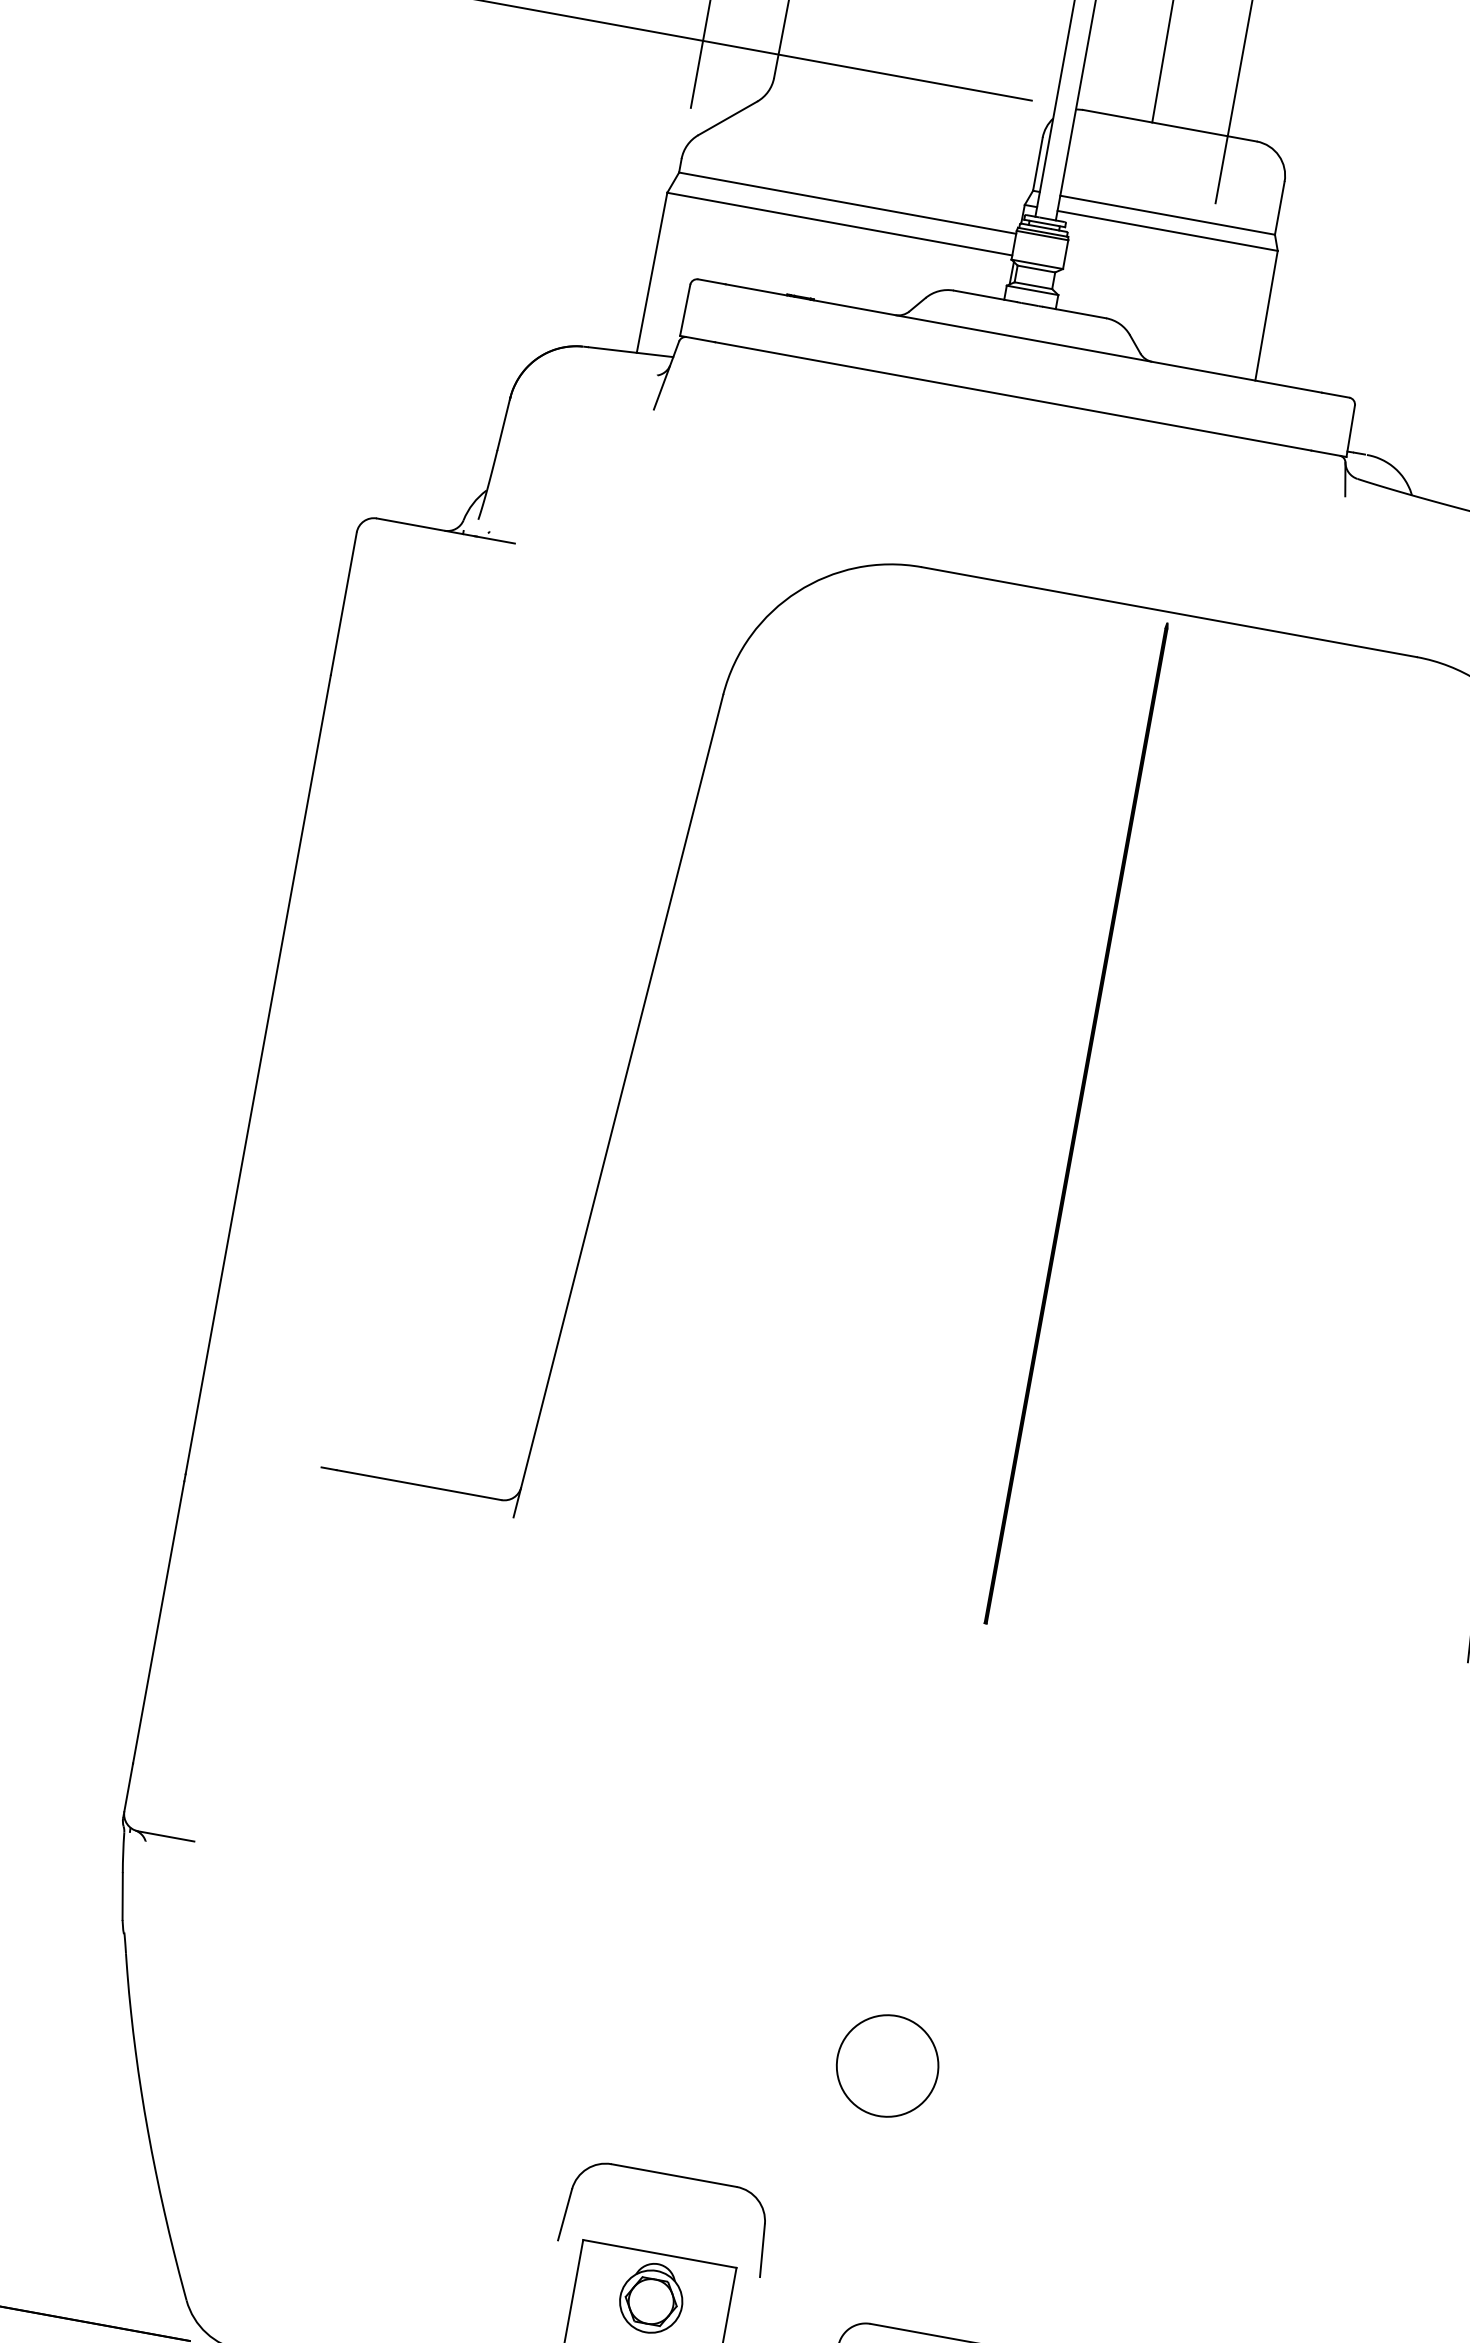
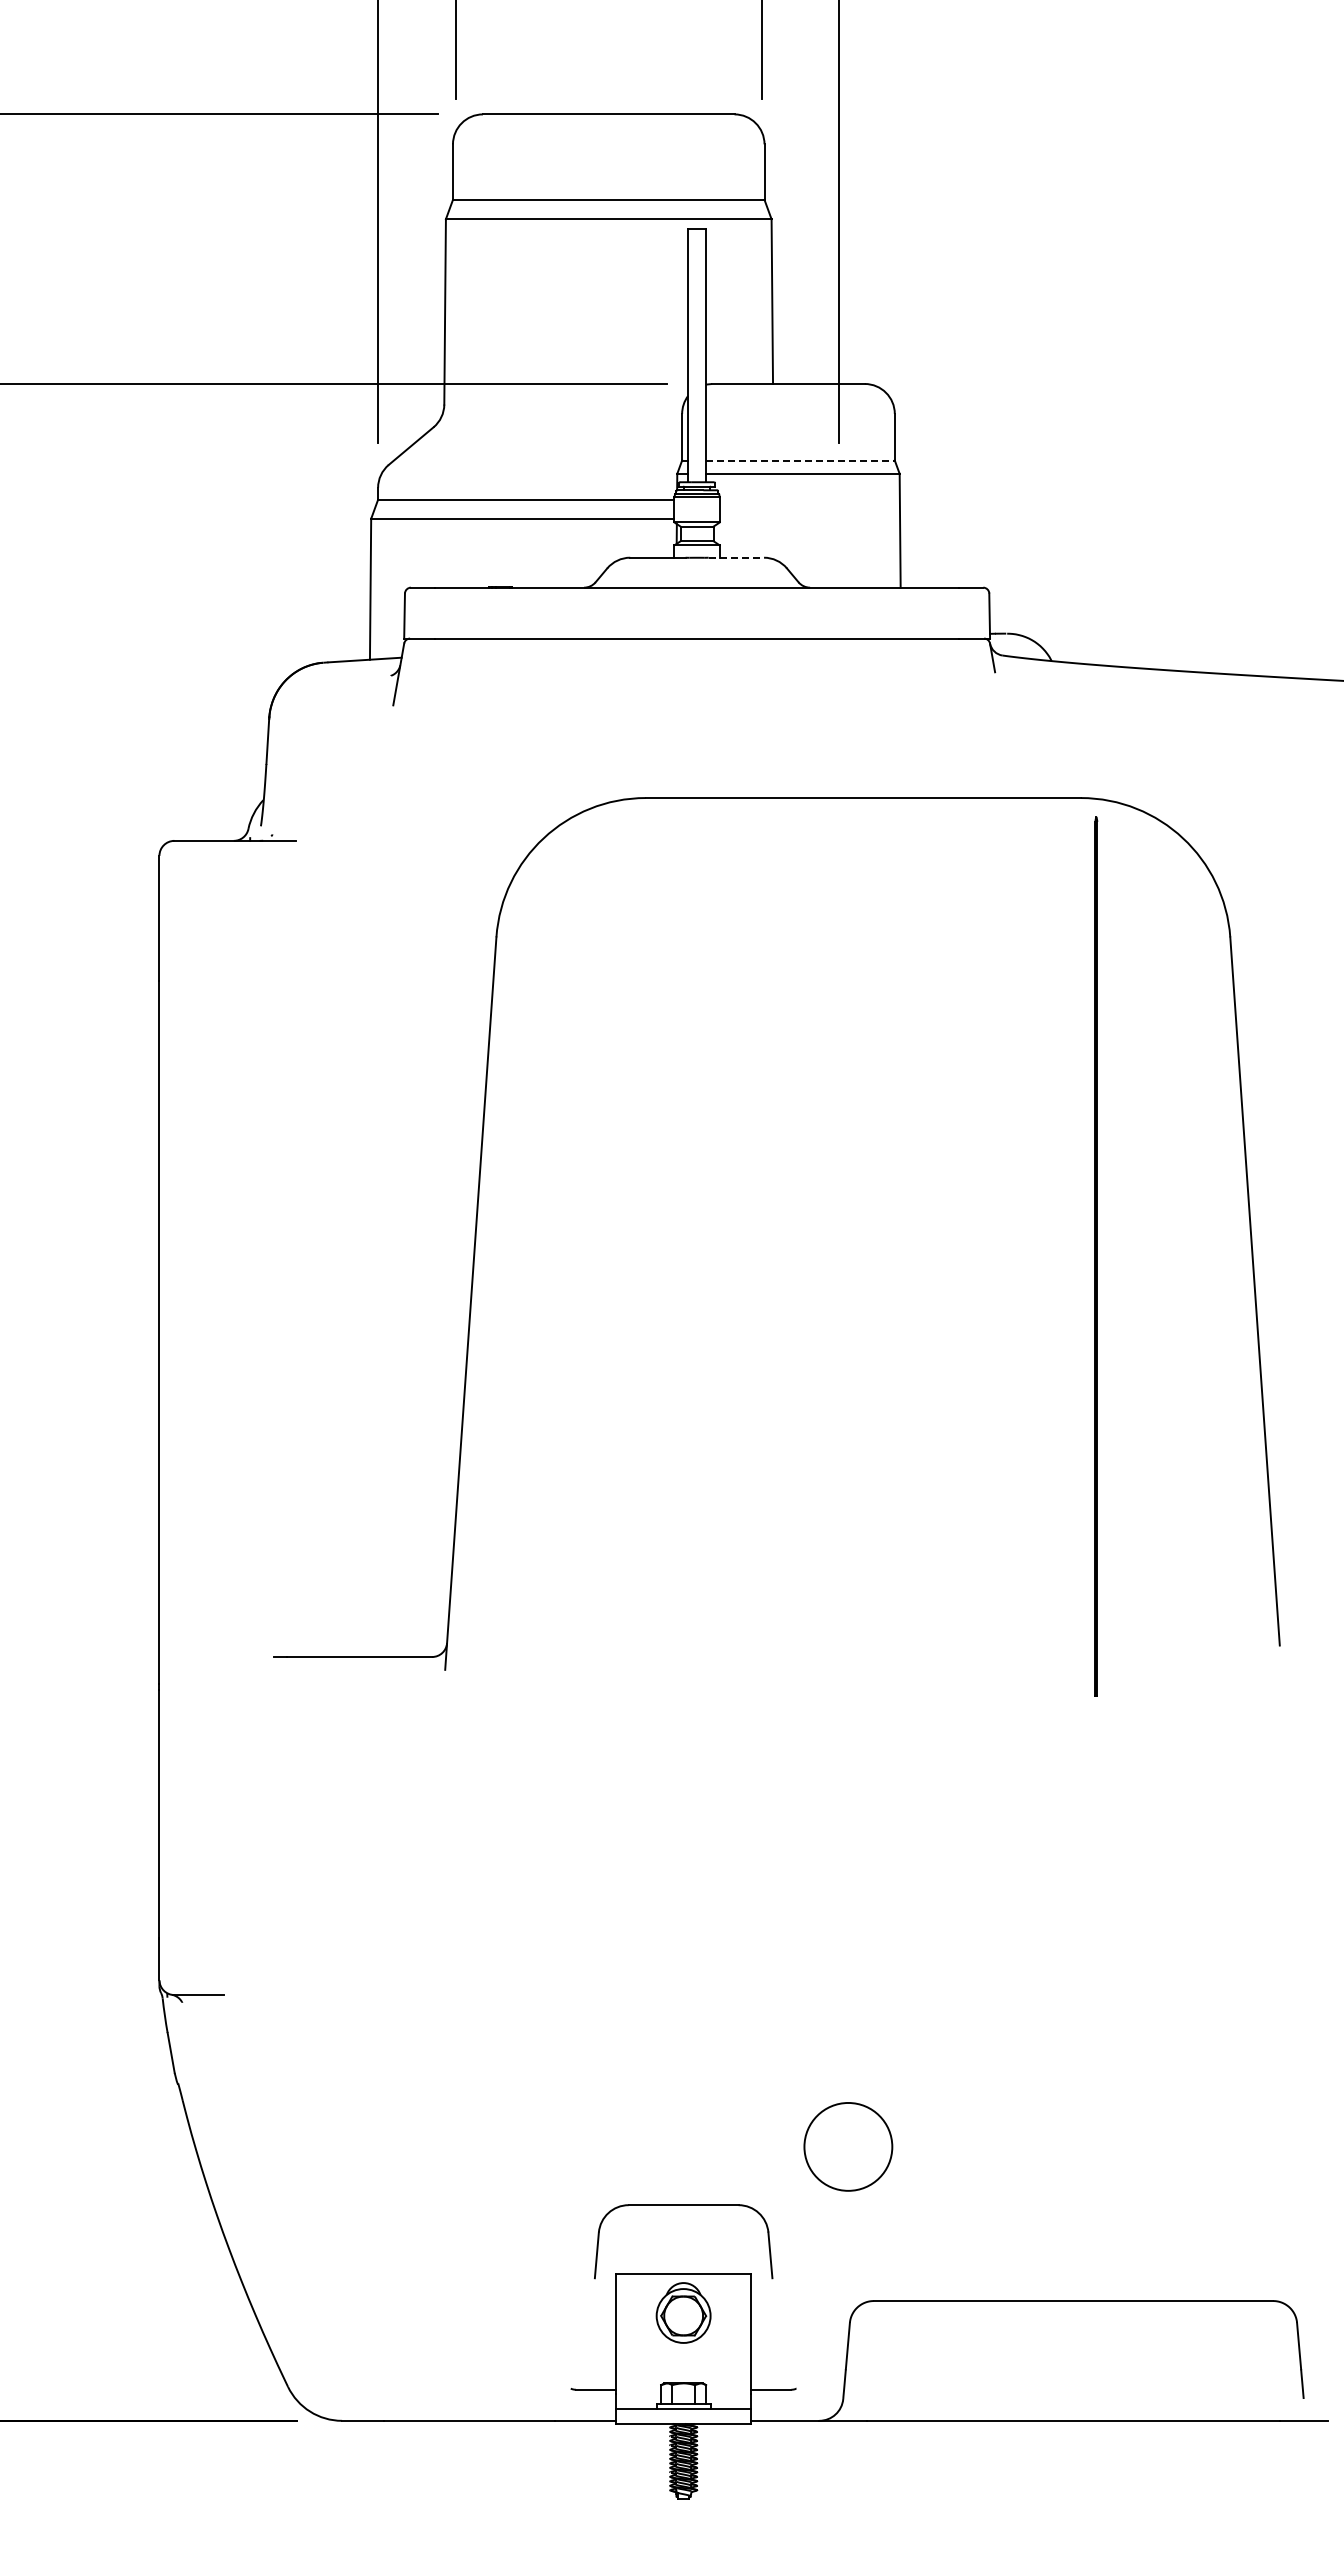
line: (1167, 215) -> (800, 460), solid -> dashed
line: (1074, 312) -> (736, 557), solid -> dashed
line: (1076, 1123) -> (1096, 1256), moved
part: (887, 2065) -> (848, 2146), moved

